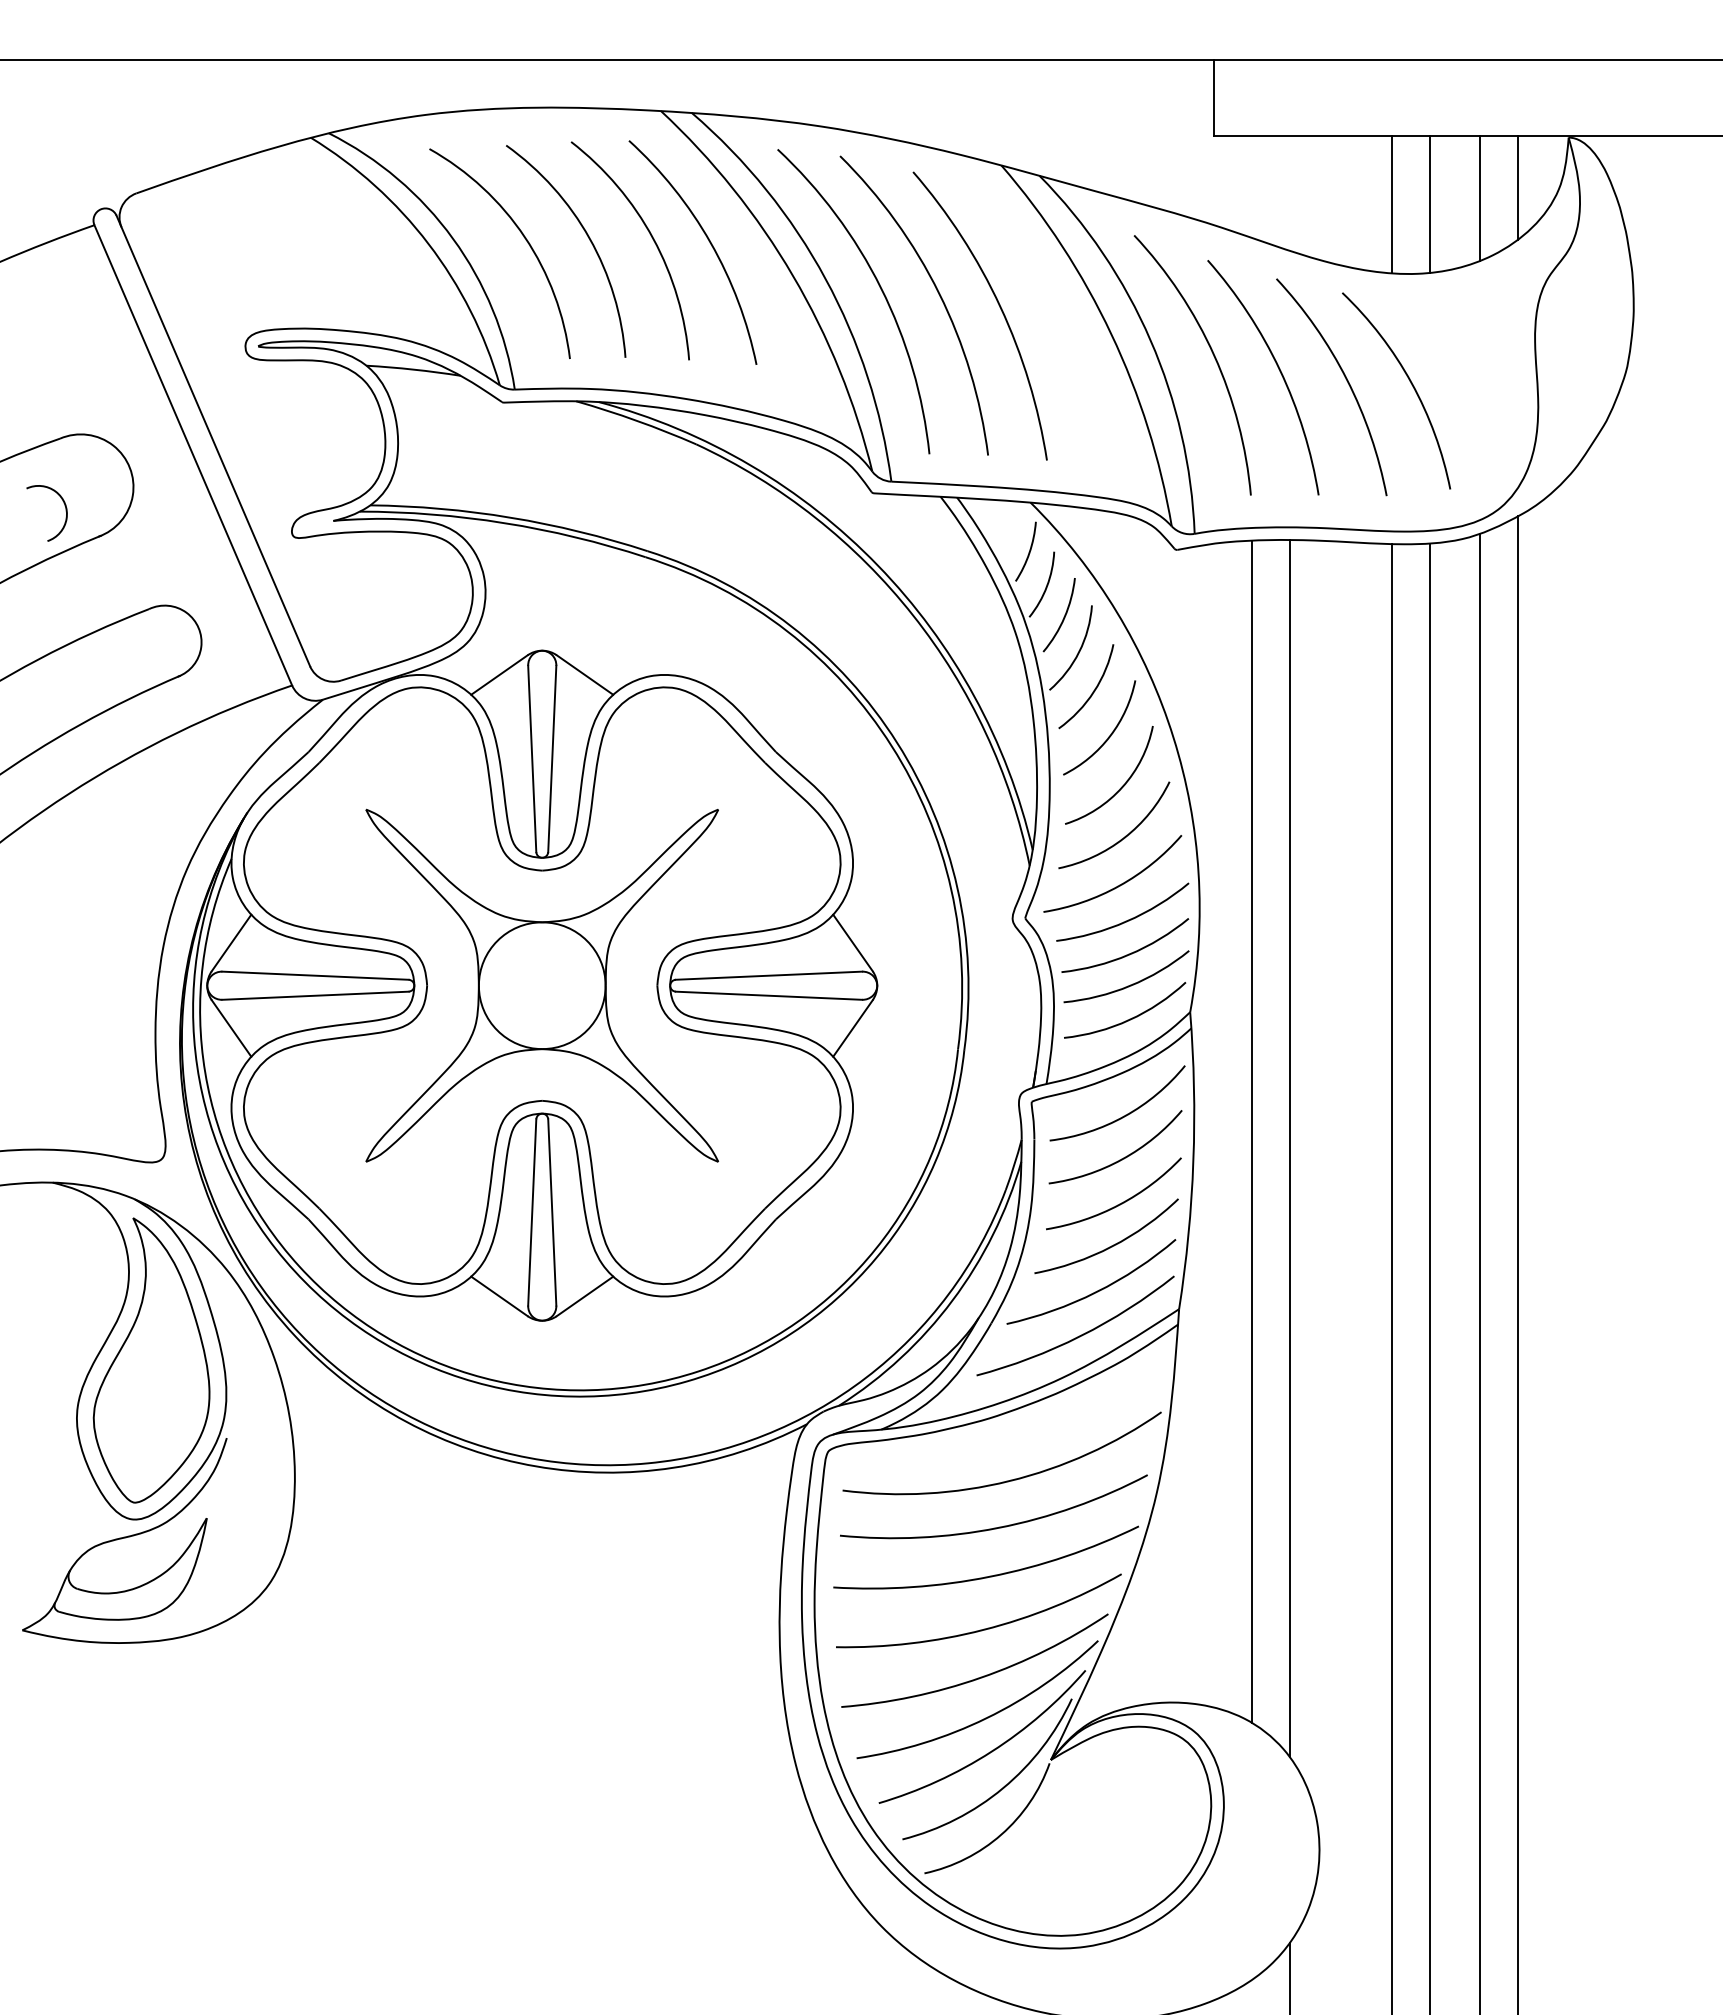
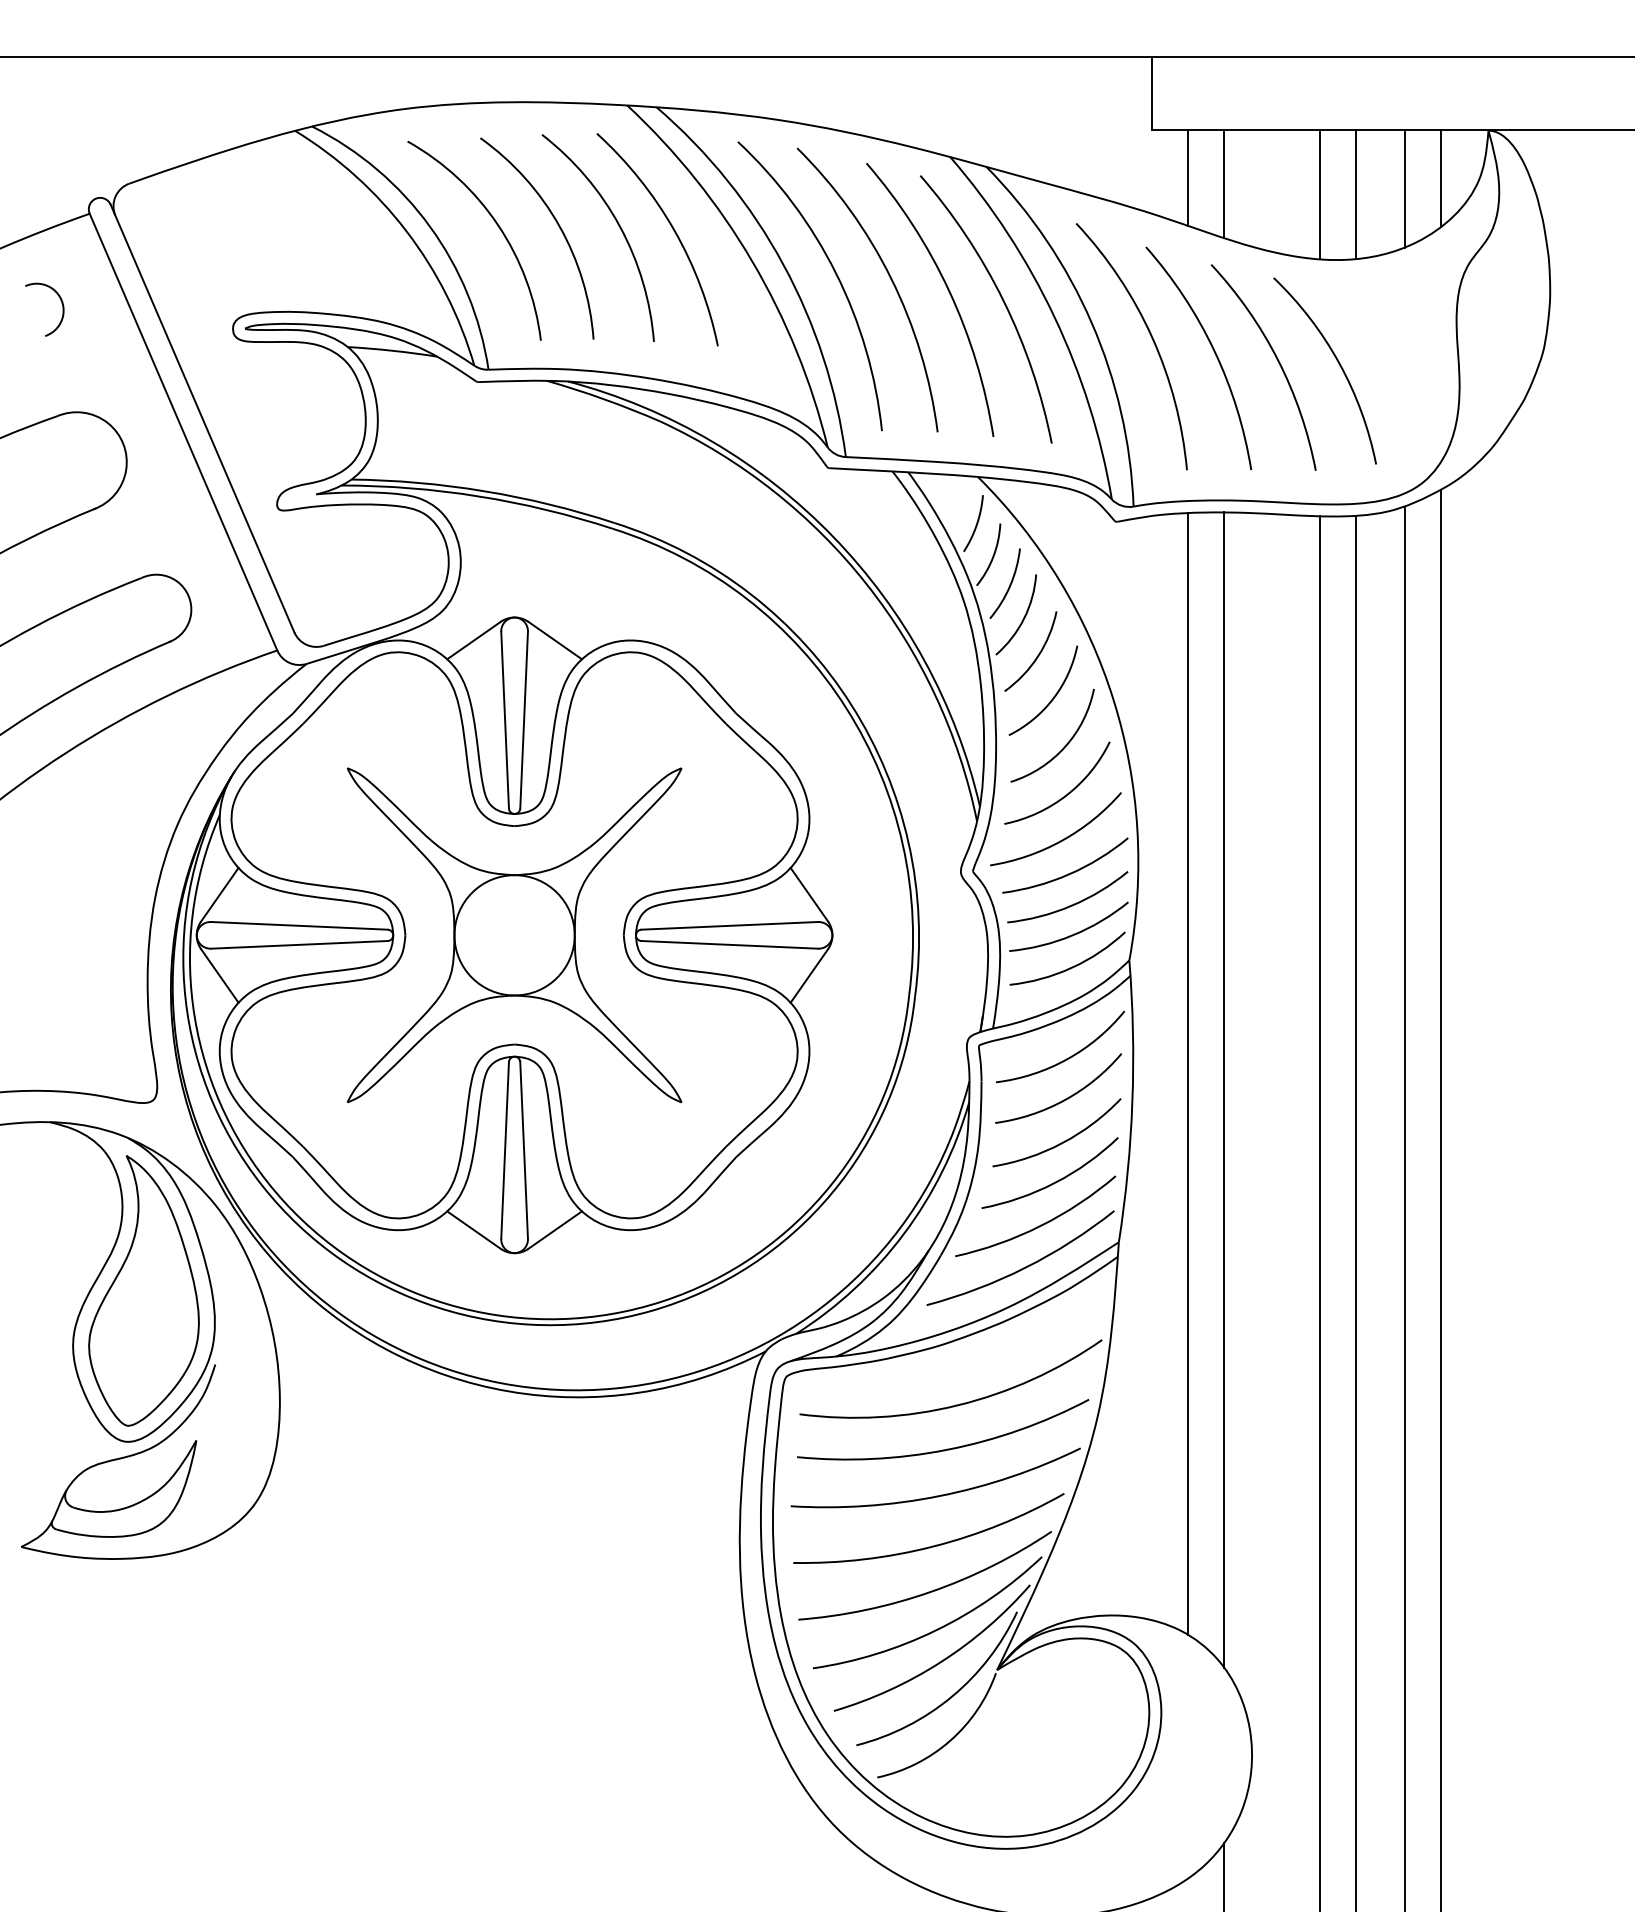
line: (1252, 187) -> (1188, 177), added
line: (1290, 193) -> (1224, 183), added
arc: (1056, 317) -> (1002, 301), added
arc: (65, 511) -> (62, 307), moved

